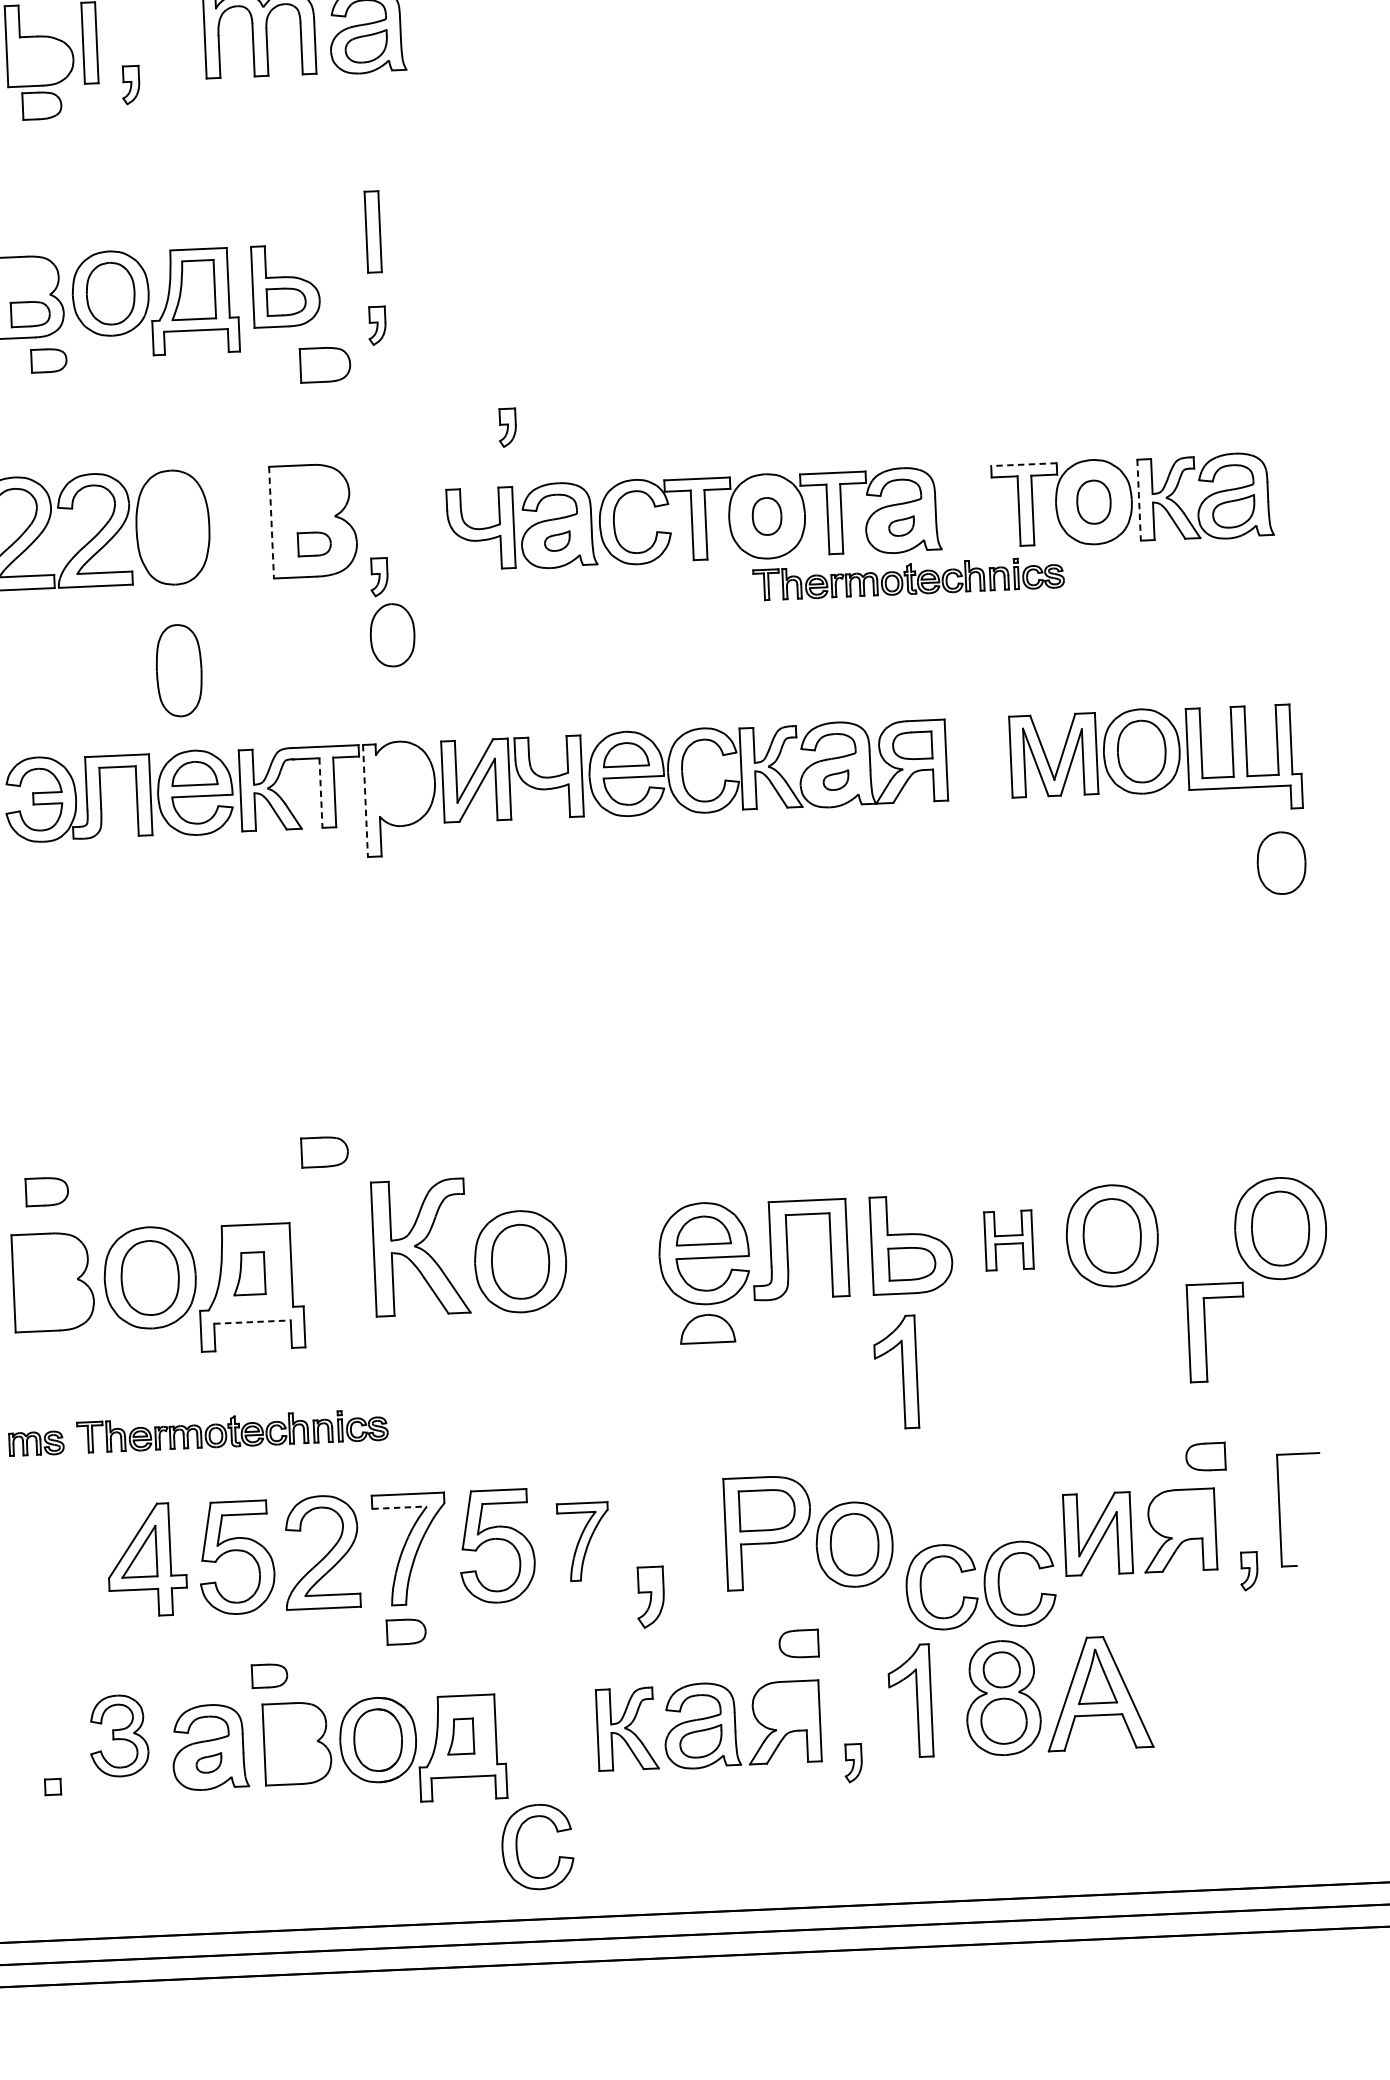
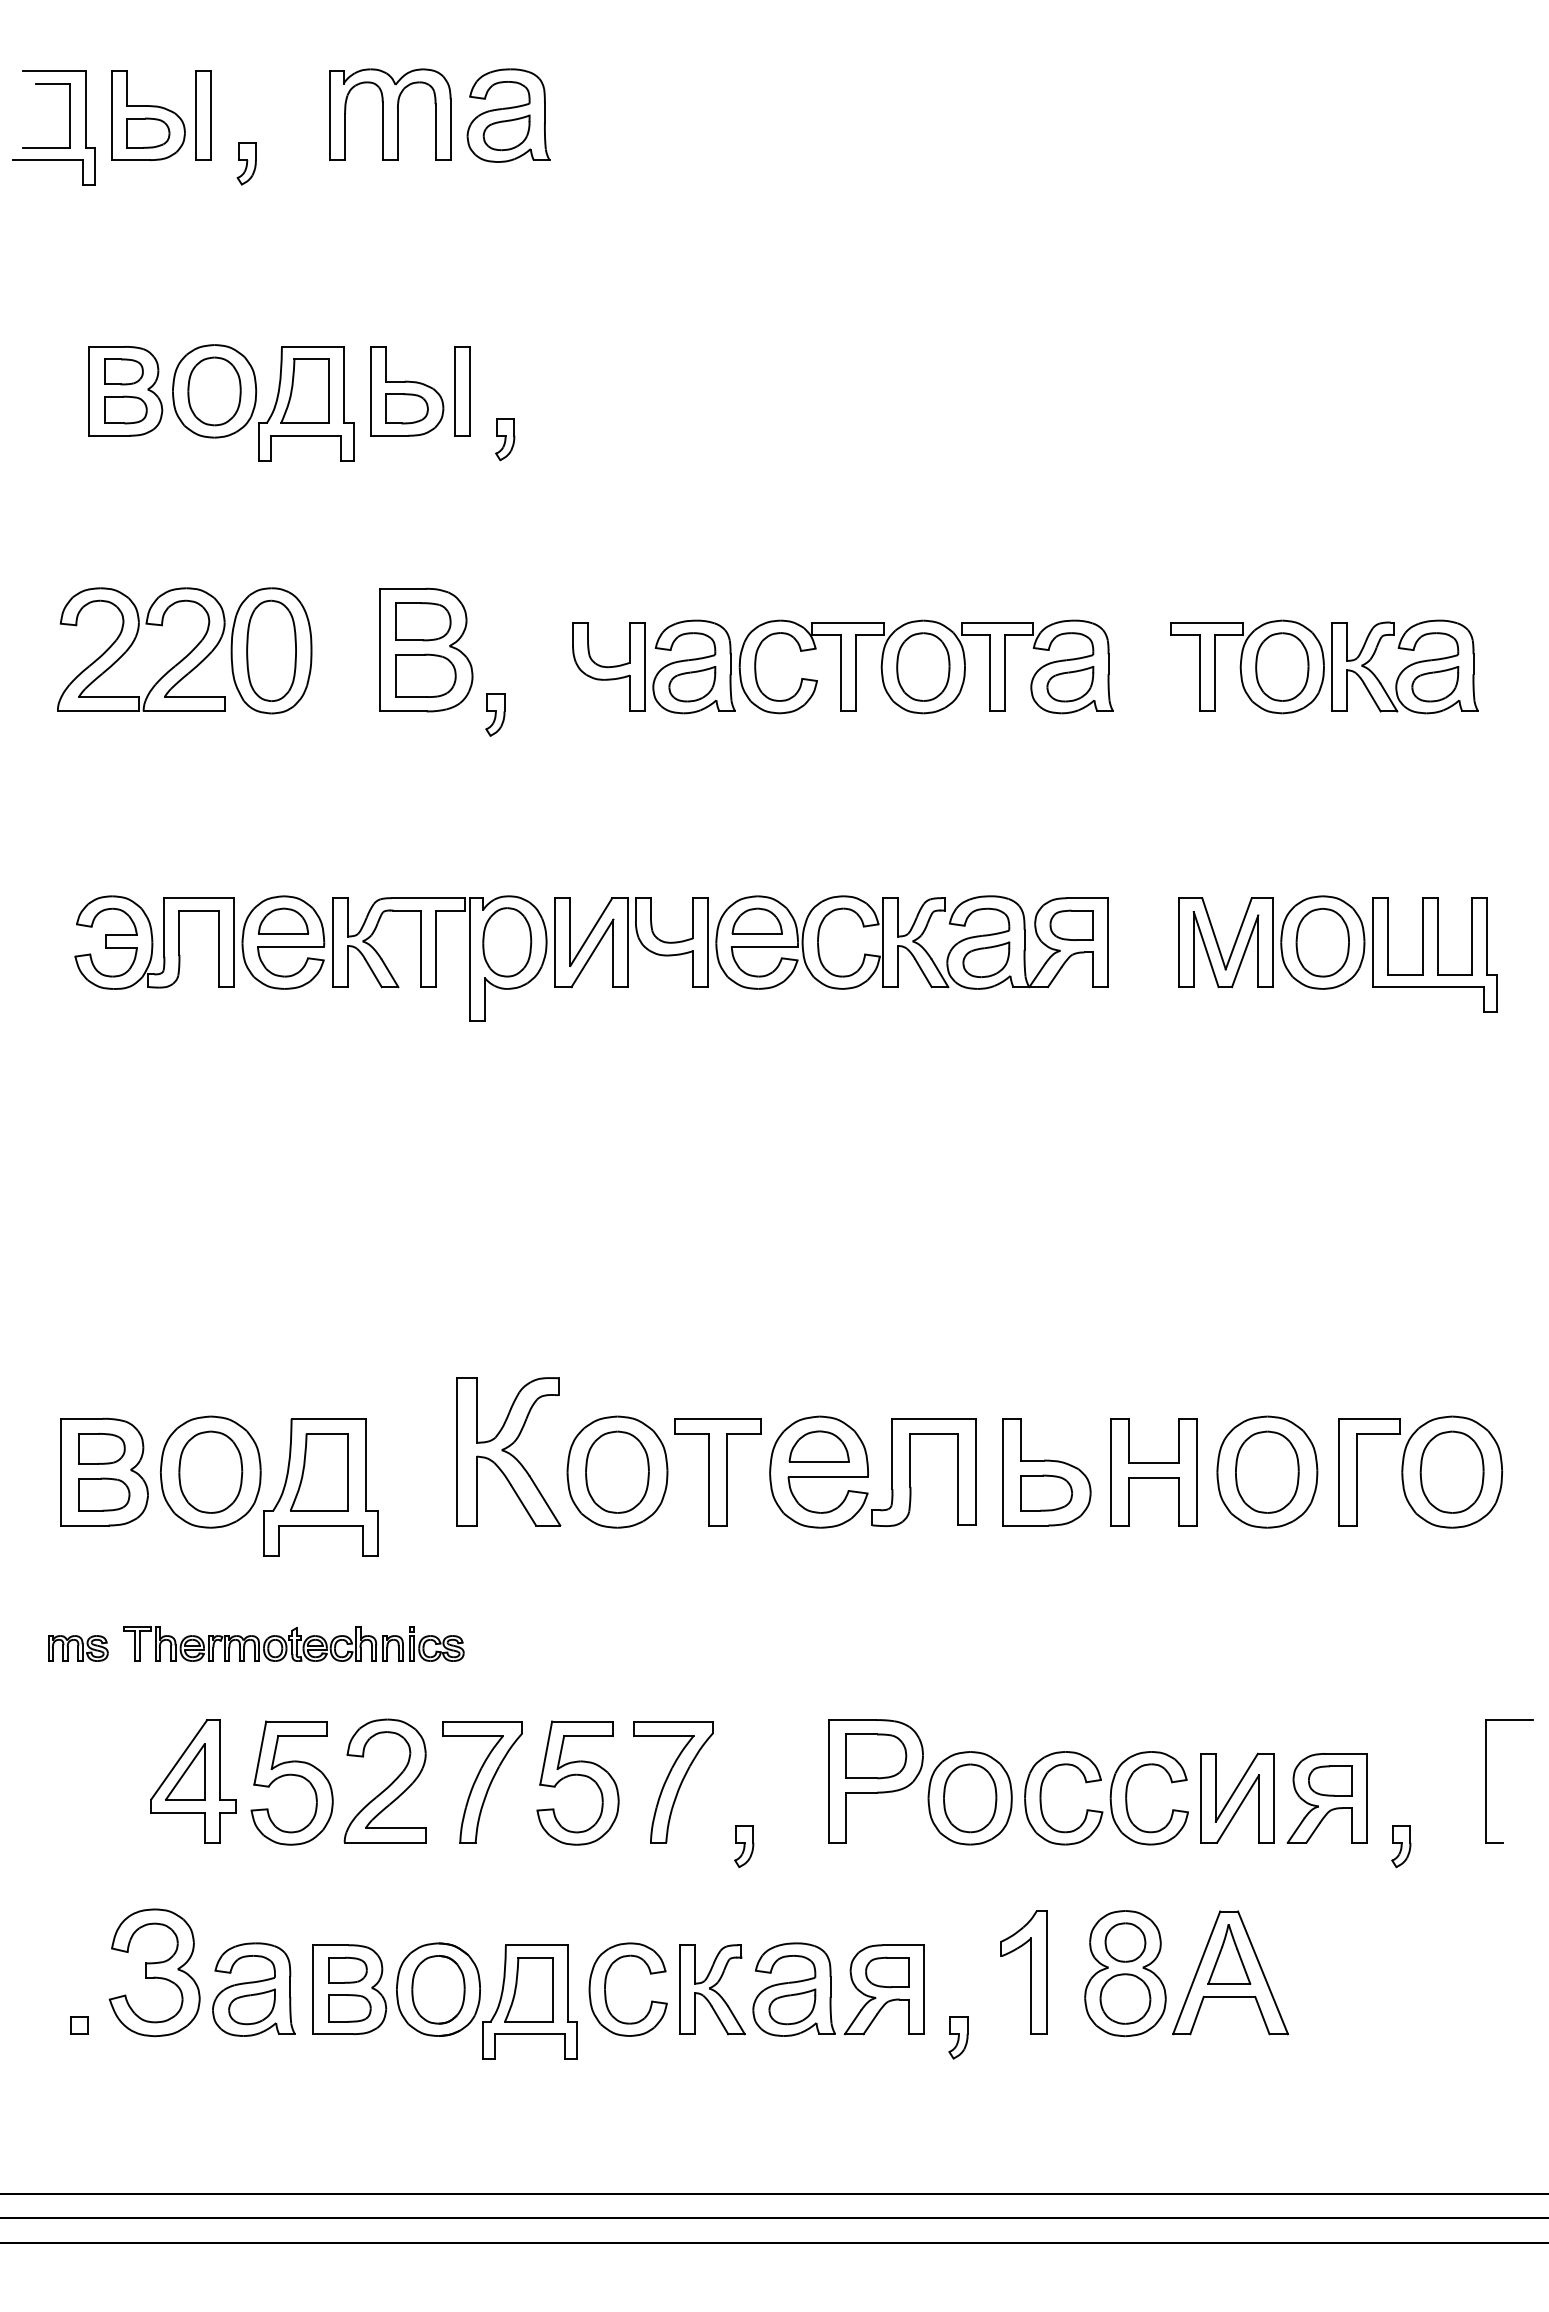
part: (42, 105) -> (148, 132), moved
part: (373, 232) -> (462, 391), moved
part: (48, 360) -> (123, 371), moved
part: (325, 364) -> (423, 621), moved
part: (507, 427) -> (643, 557), removed
line: (1024, 464) -> (1207, 622), dashed -> solid
line: (1138, 500) -> (1331, 667), dashed -> solid
part: (1094, 501) -> (1282, 666), size x1.43
part: (767, 515) -> (923, 666), size x1.67
line: (271, 523) -> (379, 650), dashed -> solid
part: (901, 526) -> (1070, 684), size x1.67
part: (557, 541) -> (692, 684), size x1.67
part: (314, 543) -> (425, 675), size x1.67
part: (908, 578) -> (1075, 741), removed
part: (392, 635) -> (507, 942), moved
part: (179, 670) -> (271, 650), moved
part: (836, 780) -> (986, 959), size x1.67
line: (321, 793) -> (421, 949), dashed -> solid
line: (365, 800) -> (469, 959), dashed -> solid
part: (1281, 862) -> (1470, 1071), removed
part: (325, 1151) -> (104, 1494), moved
part: (46, 1191) -> (101, 1448), moved
part: (1008, 1240) -> (1153, 1472), size x1.67
part: (611, 1258) -> (717, 1472), added
part: (249, 1273) -> (319, 1472), size x1.67
line: (253, 1322) -> (321, 1525), dashed -> solid
part: (706, 1328) -> (818, 1554), removed
part: (1206, 1333) -> (1357, 1472), moved
part: (902, 1372) -> (1030, 1611), removed
part: (1205, 1456) -> (1330, 1780), moved
line: (399, 1508) -> (473, 1736), dashed -> solid
part: (1279, 1510) -> (1486, 1781), moved
part: (583, 1542) -> (673, 1782), size x1.43
part: (980, 1585) -> (1106, 1798), moved
part: (651, 1597) -> (744, 1846), size x0.62
part: (406, 1631) -> (349, 2008), moved
part: (799, 1643) -> (887, 1972), moved
part: (269, 1675) -> (347, 1969), moved
part: (118, 1735) -> (154, 1972), size x1.43
part: (460, 1736) -> (528, 1989), size x1.67
part: (208, 1762) -> (251, 2006), size x1.67
part: (518, 1851) -> (606, 1993), moved

